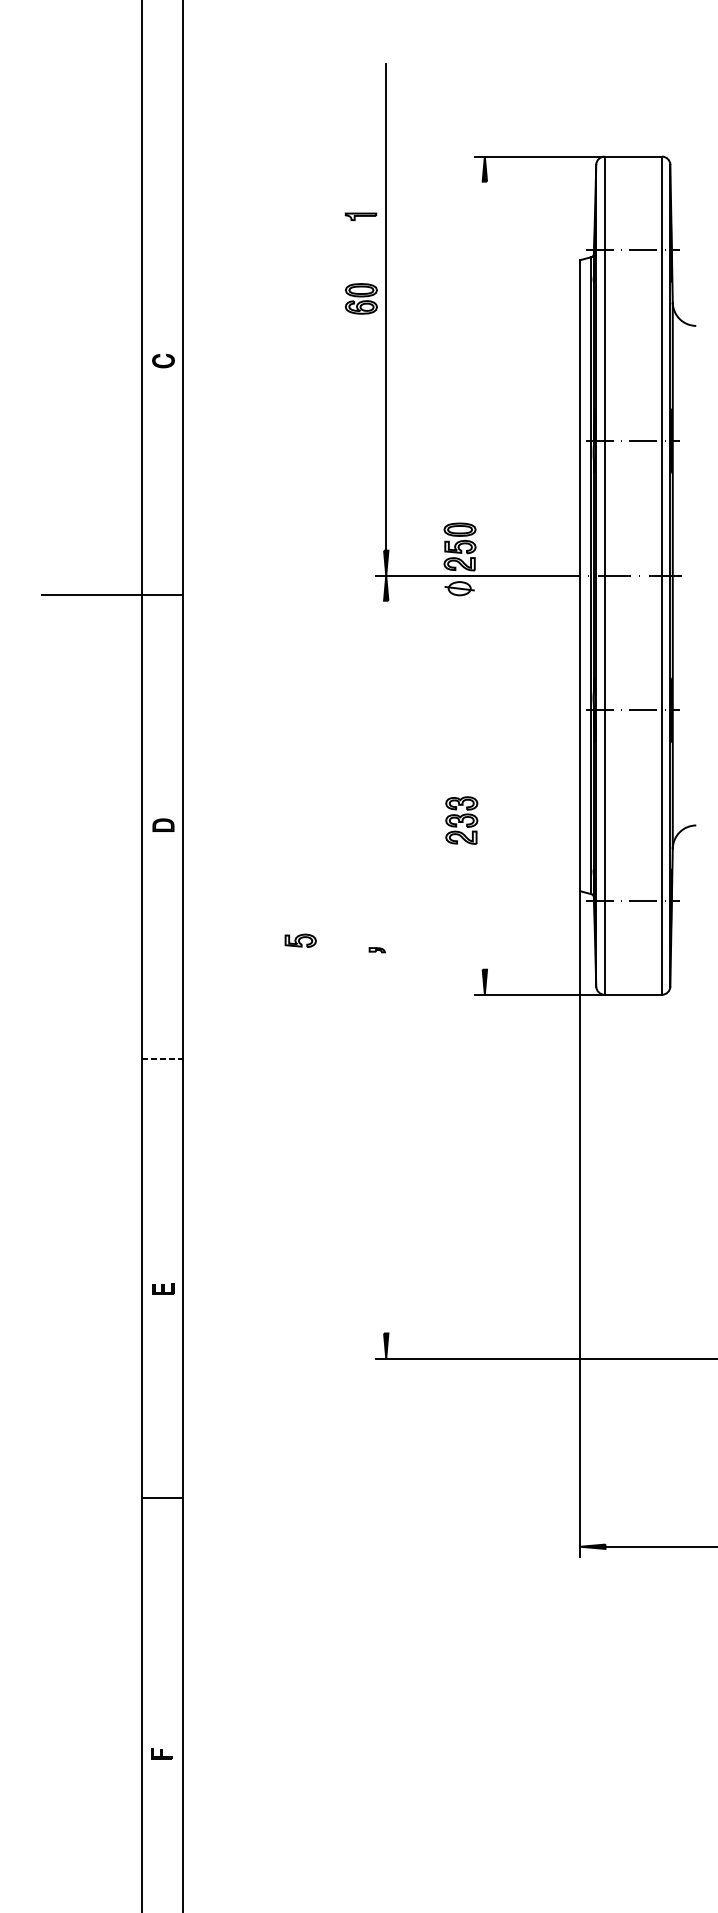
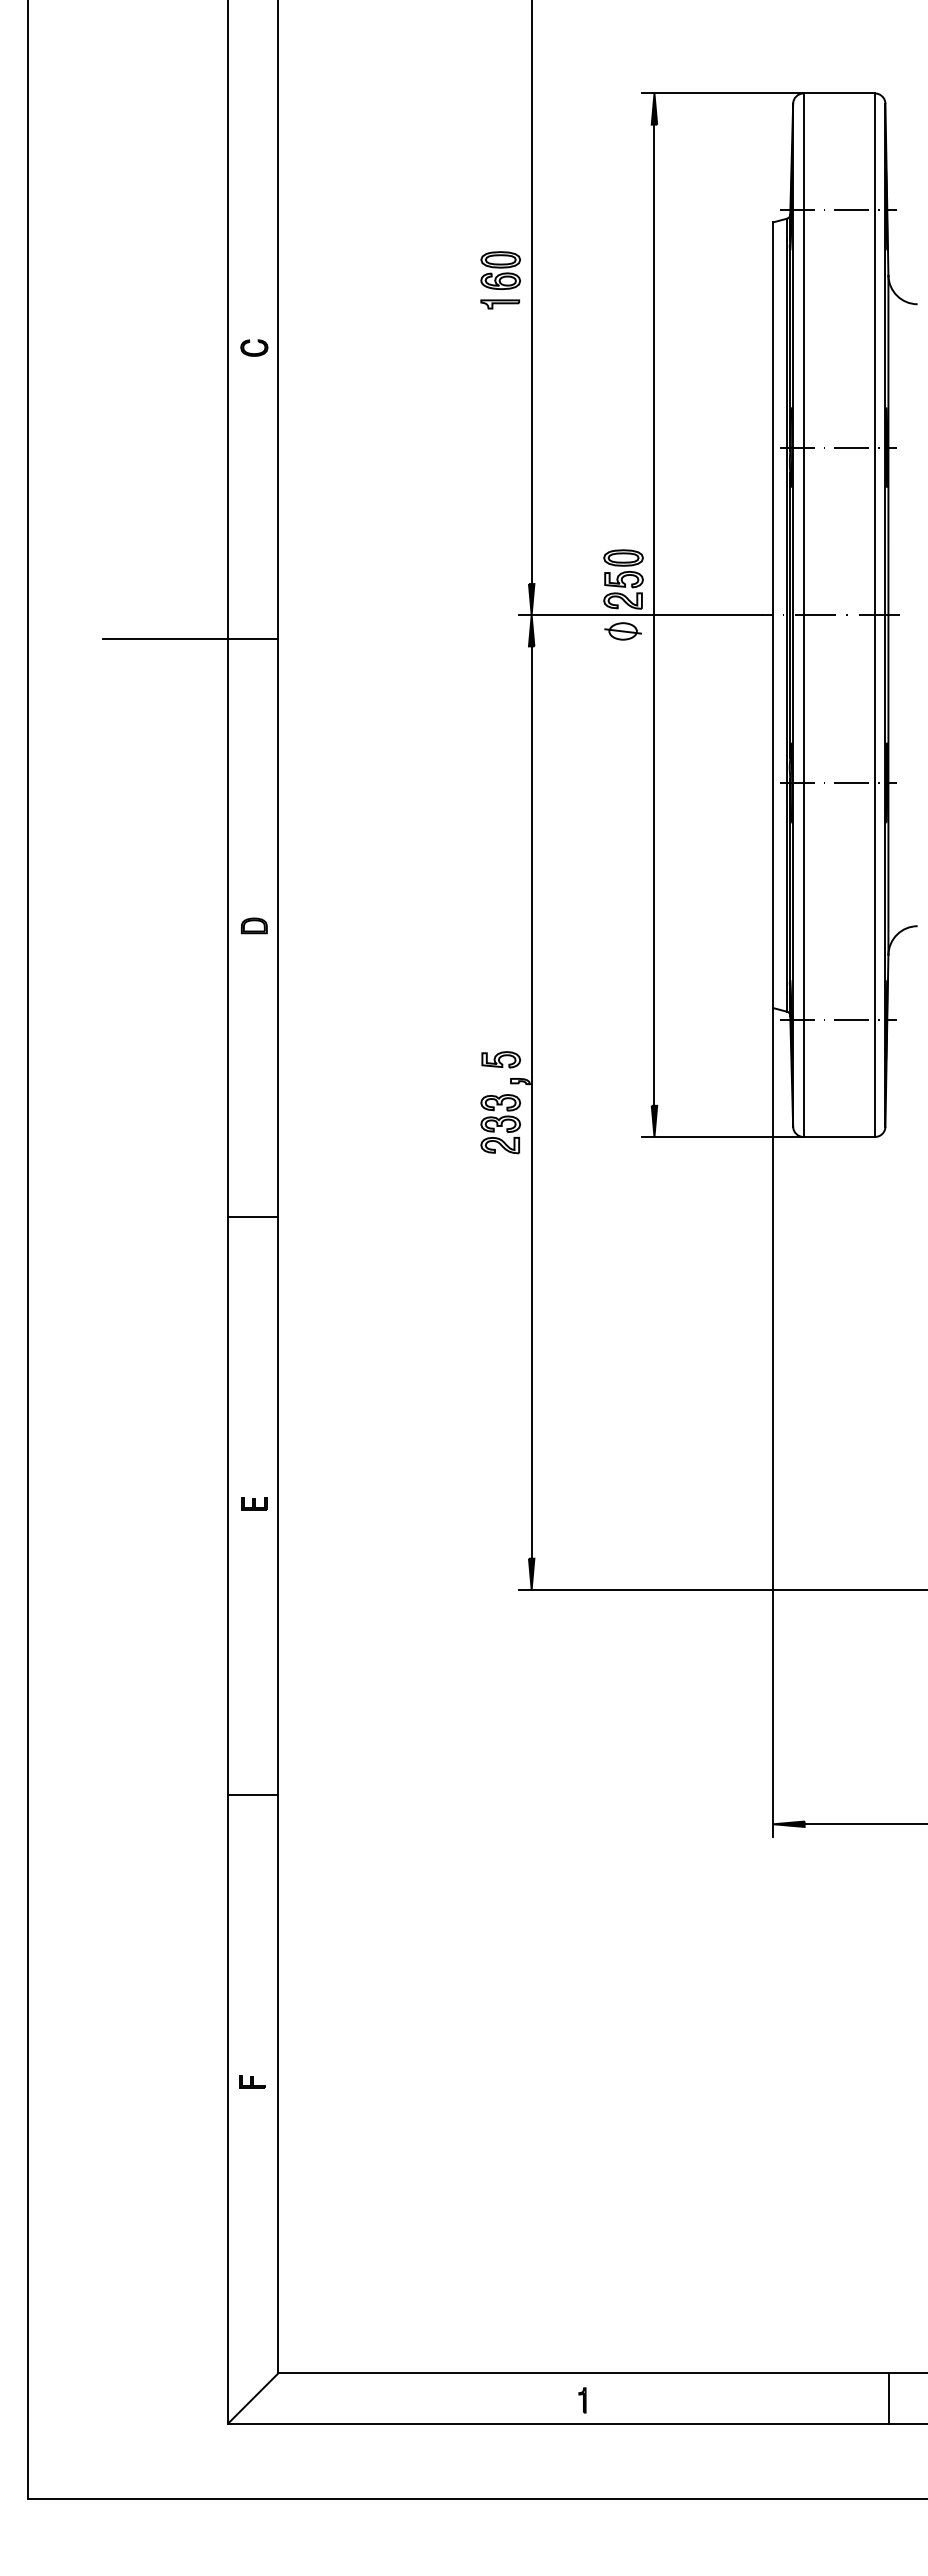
part: (360, 216) -> (499, 304), moved
line: (484, 575) -> (654, 614), added
part: (461, 820) -> (500, 1124), moved
part: (300, 940) -> (501, 1059), moved
line: (386, 967) -> (531, 1102), added
line: (162, 1059) -> (253, 1217), dashed -> solid
line: (162, 1497) -> (253, 1795), moved

